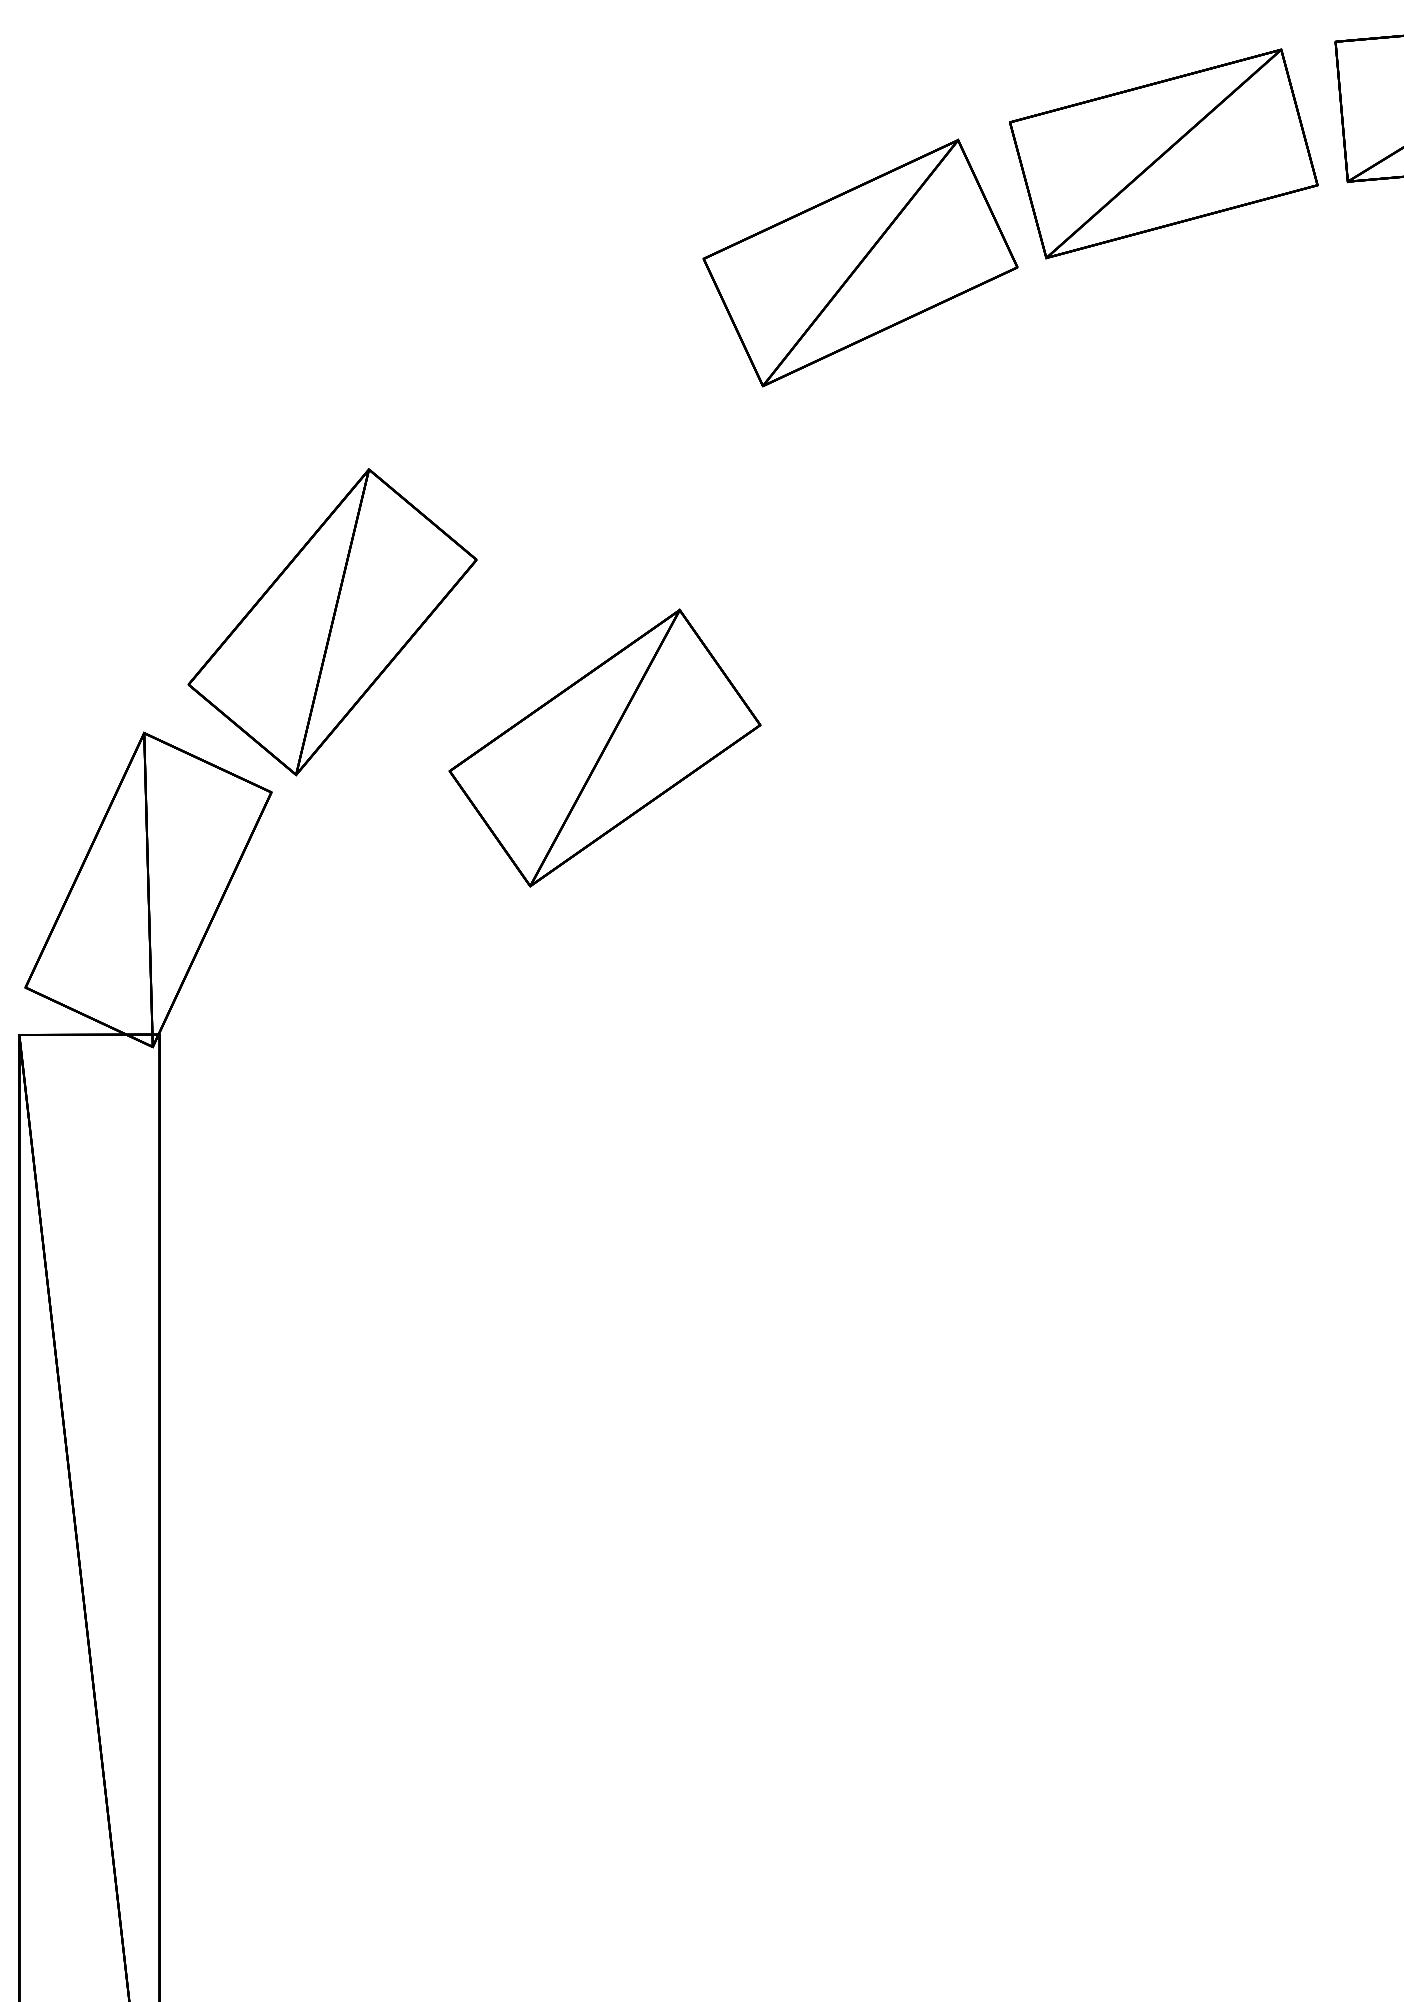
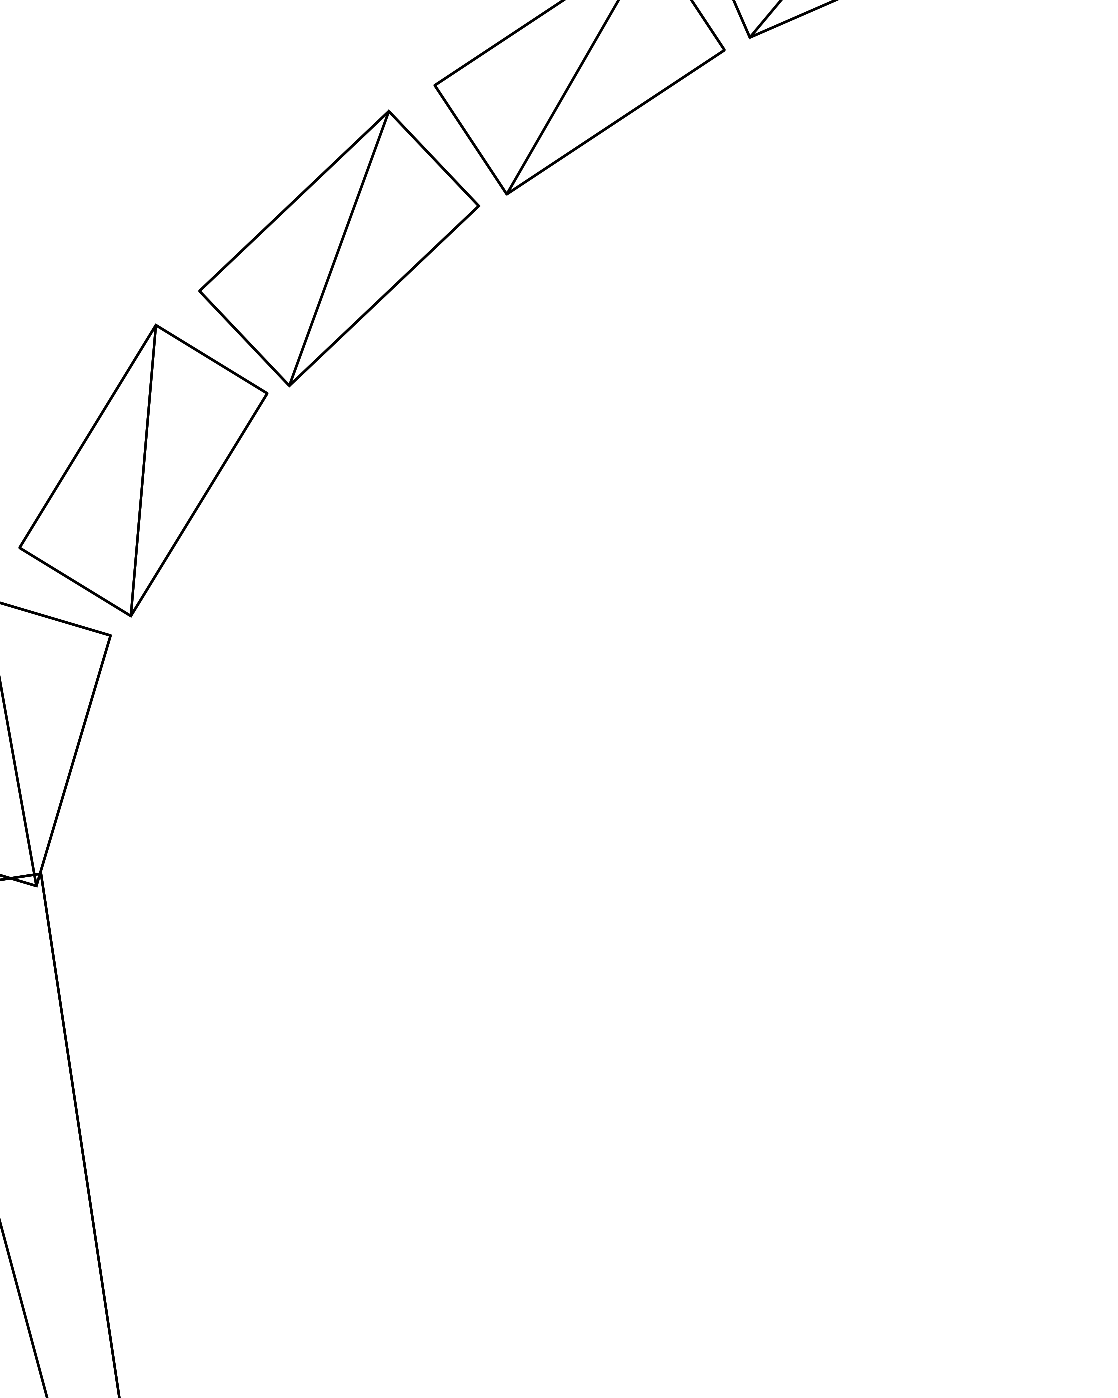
part: (604, 747) -> (338, 247), moved

